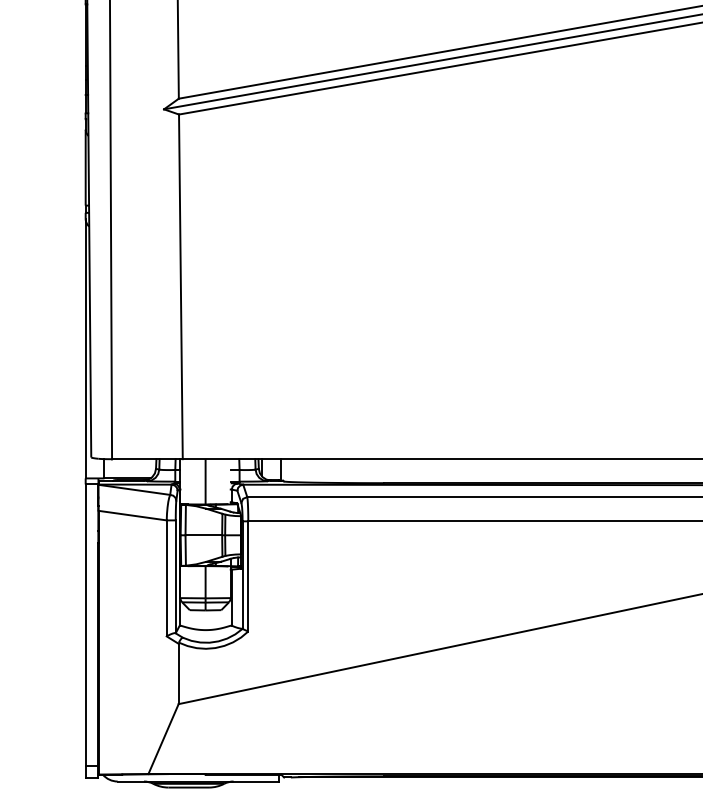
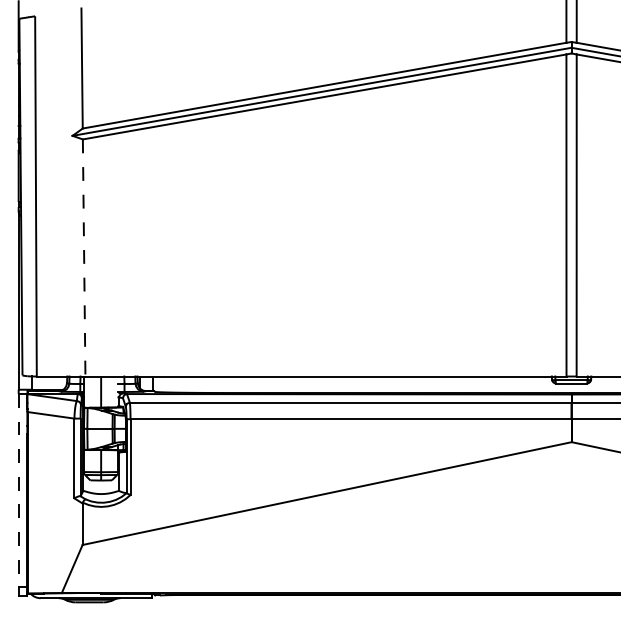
line: (181, 286) -> (84, 257), solid -> dashed
line: (85, 624) -> (18, 490), solid -> dashed

